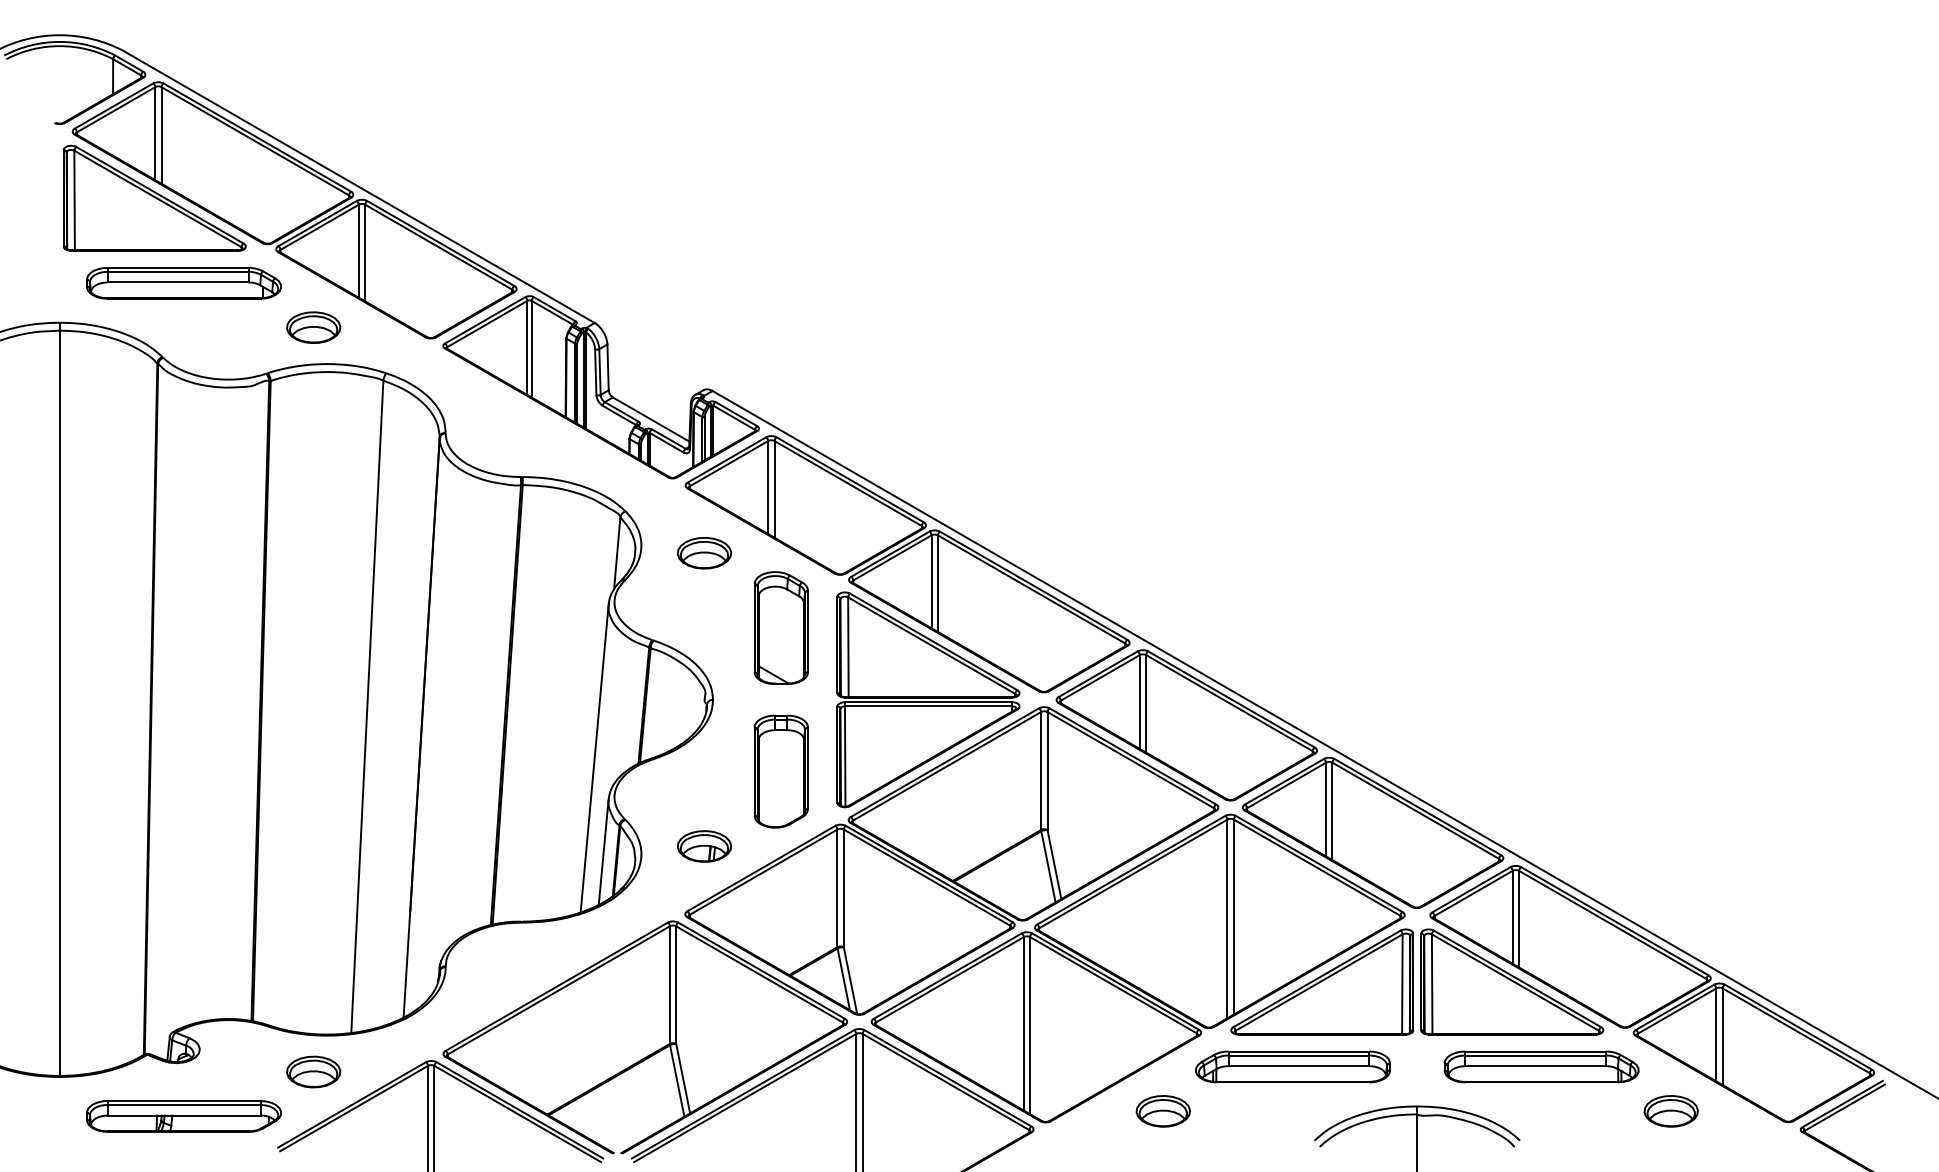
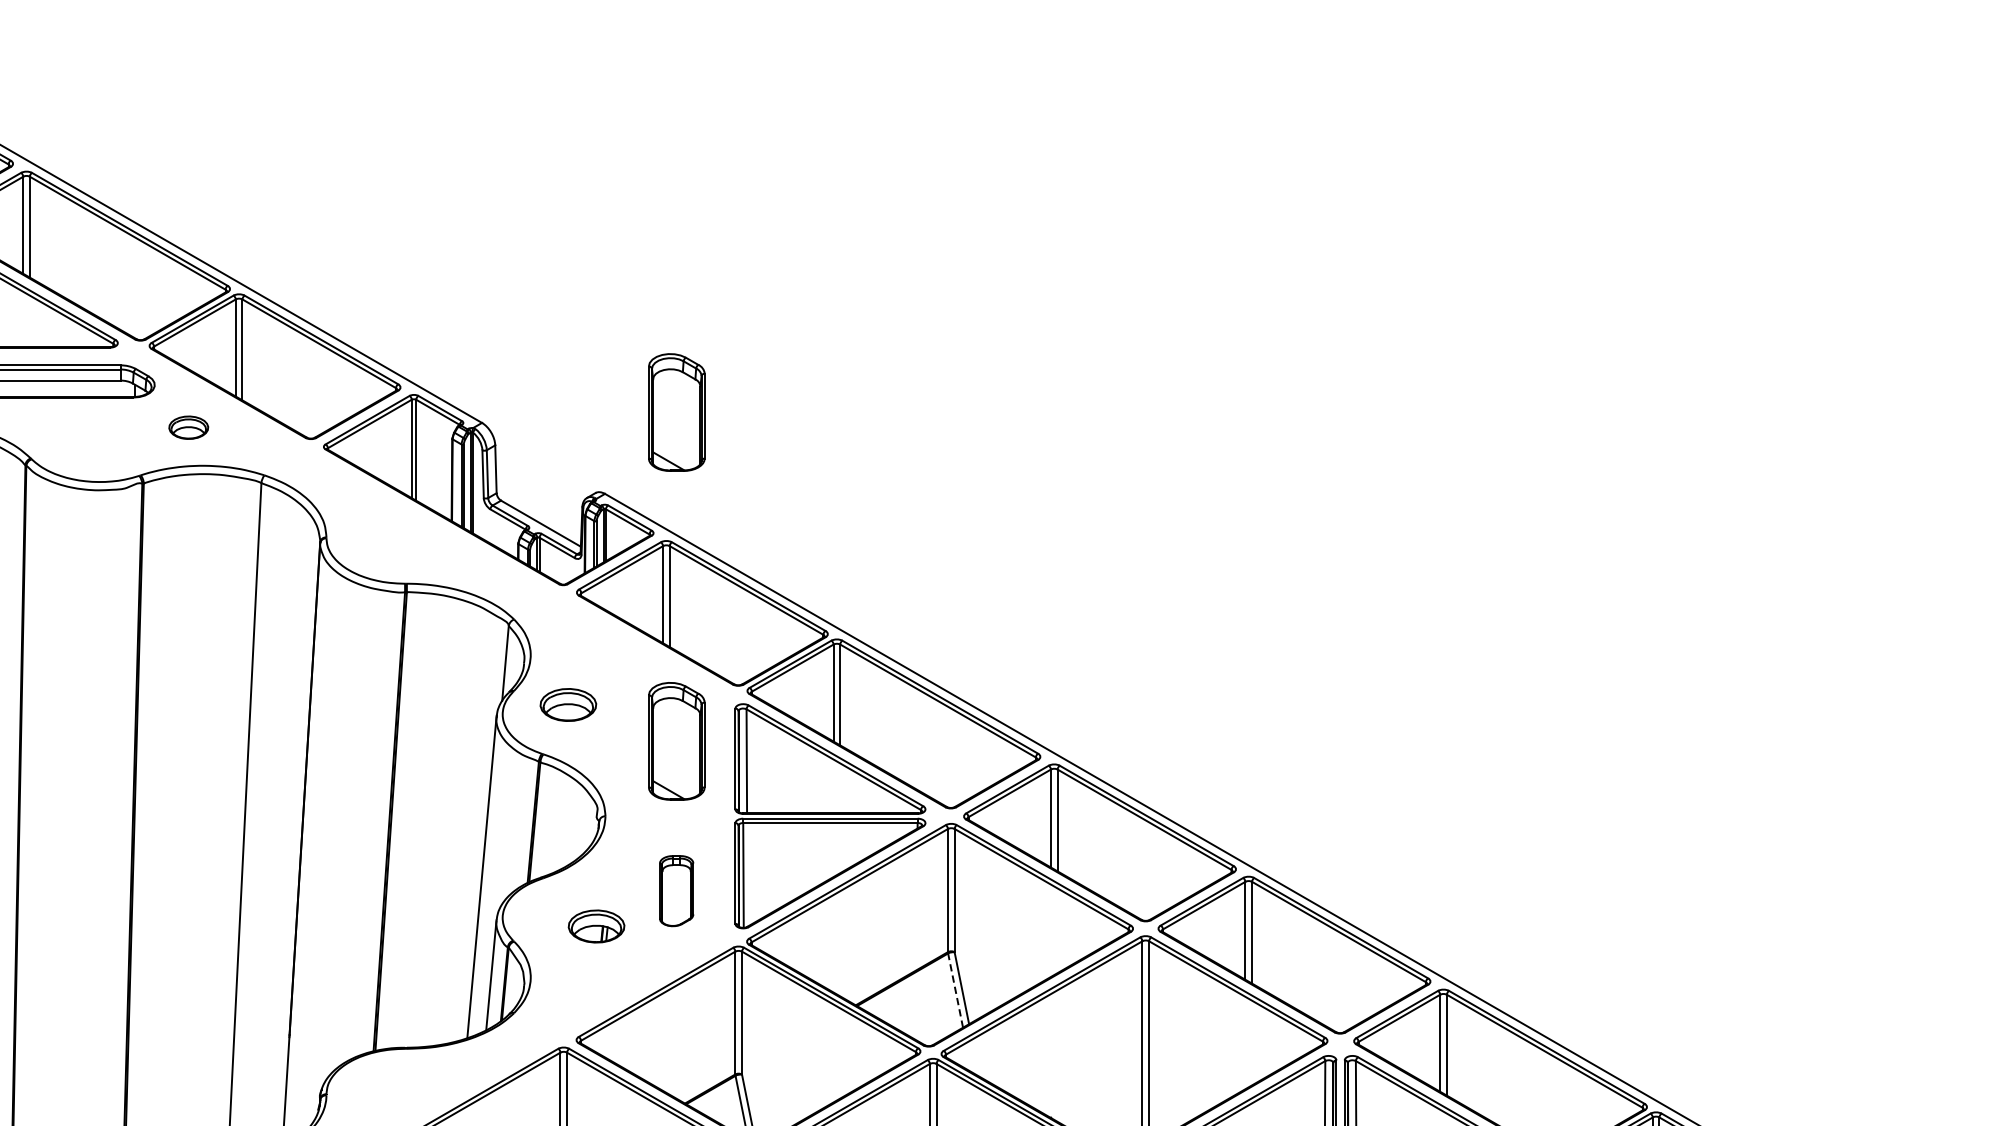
part: (780, 312) -> (675, 411), added
part: (313, 327) -> (188, 427), size x0.7
part: (703, 553) -> (567, 705), moved
part: (780, 771) -> (675, 891), size x0.6
part: (704, 846) -> (596, 926), moved
line: (1048, 866) -> (955, 990), solid -> dashed

